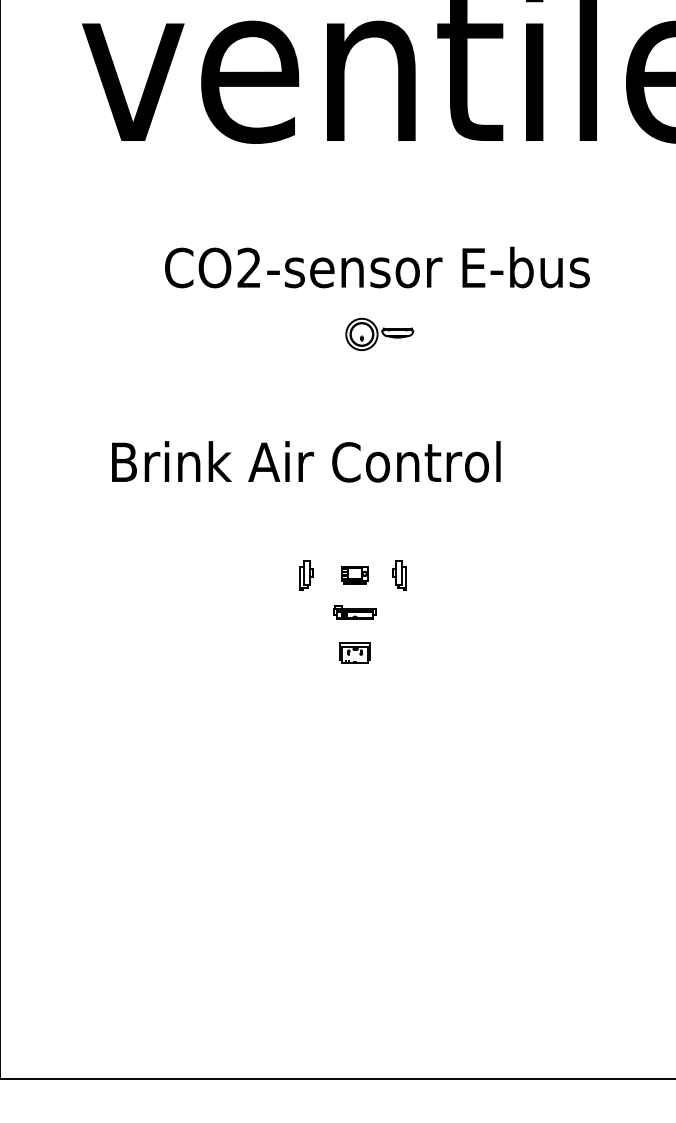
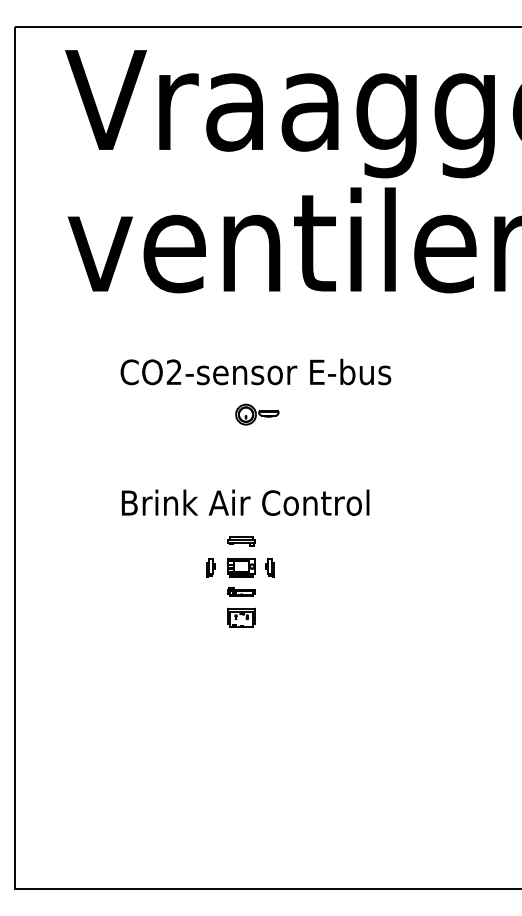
text: (306, 461) -> (245, 502), moved
part: (354, 533) -> (241, 541), added
part: (354, 574) -> (241, 567), size x1.67
part: (354, 652) -> (241, 617), size x1.43

